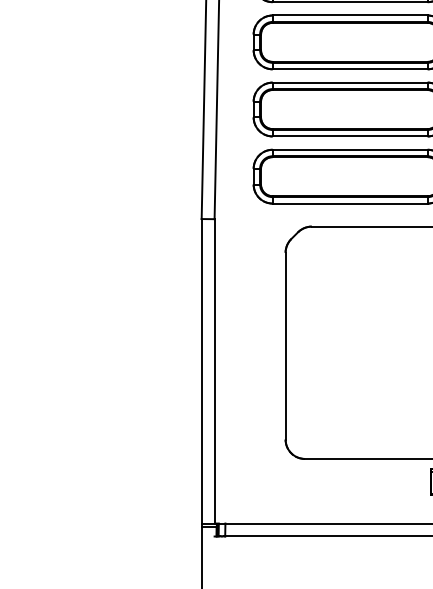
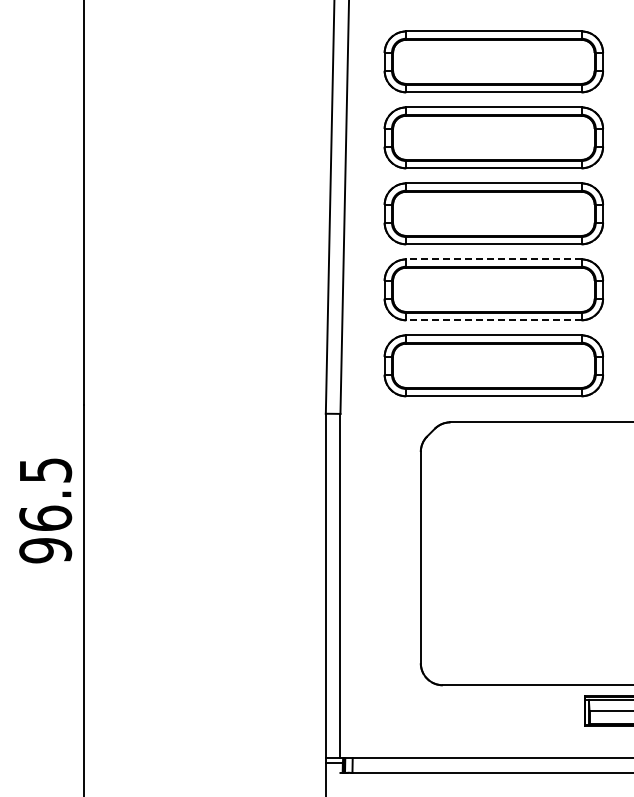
line: (349, 82) -> (493, 259), solid -> dashed
line: (349, 136) -> (493, 320), solid -> dashed

